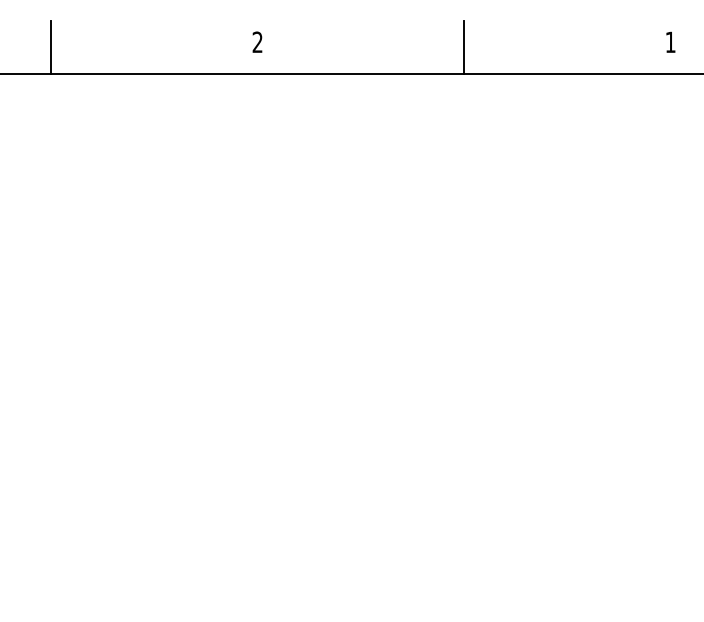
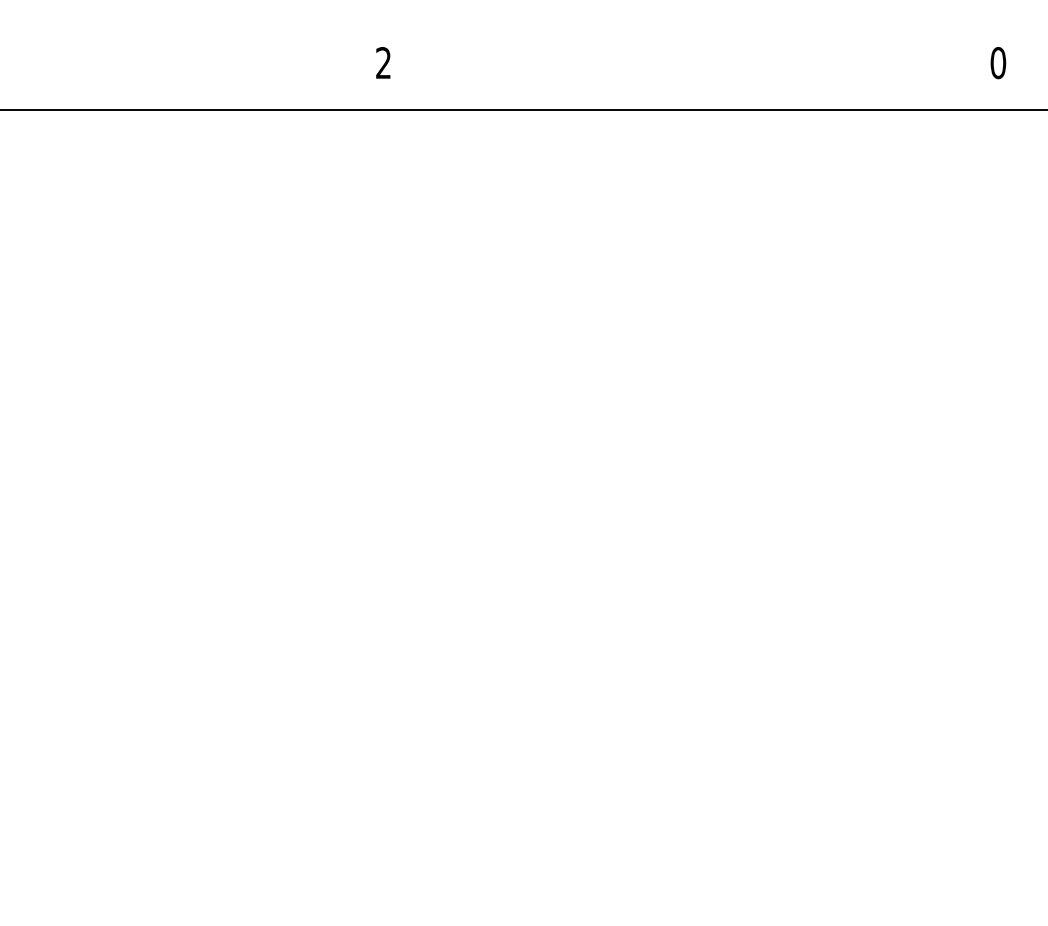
text: (670, 42) -> (998, 63), 1 -> 0
line: (51, 47) -> (76, 70), removed
line: (464, 47) -> (691, 70), removed

